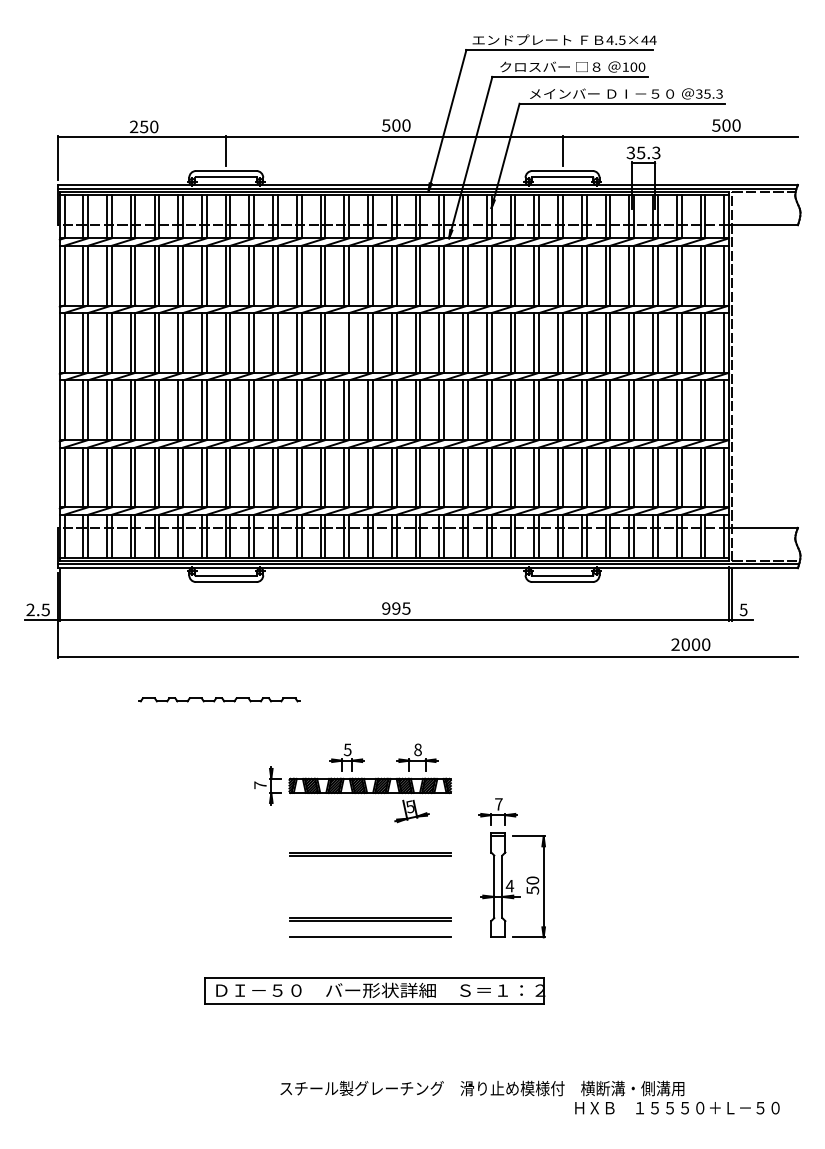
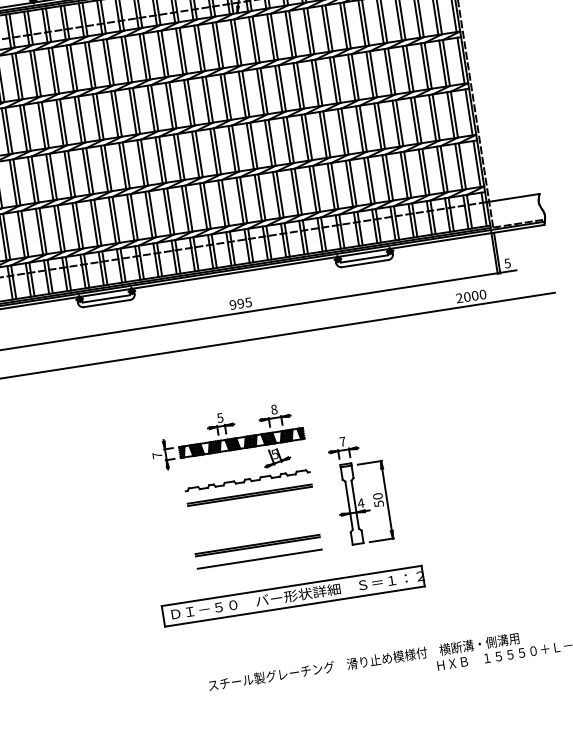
line: (344, 342) -> (169, 105), added
part: (219, 699) -> (247, 480), moved
part: (374, 990) -> (293, 595), moved

